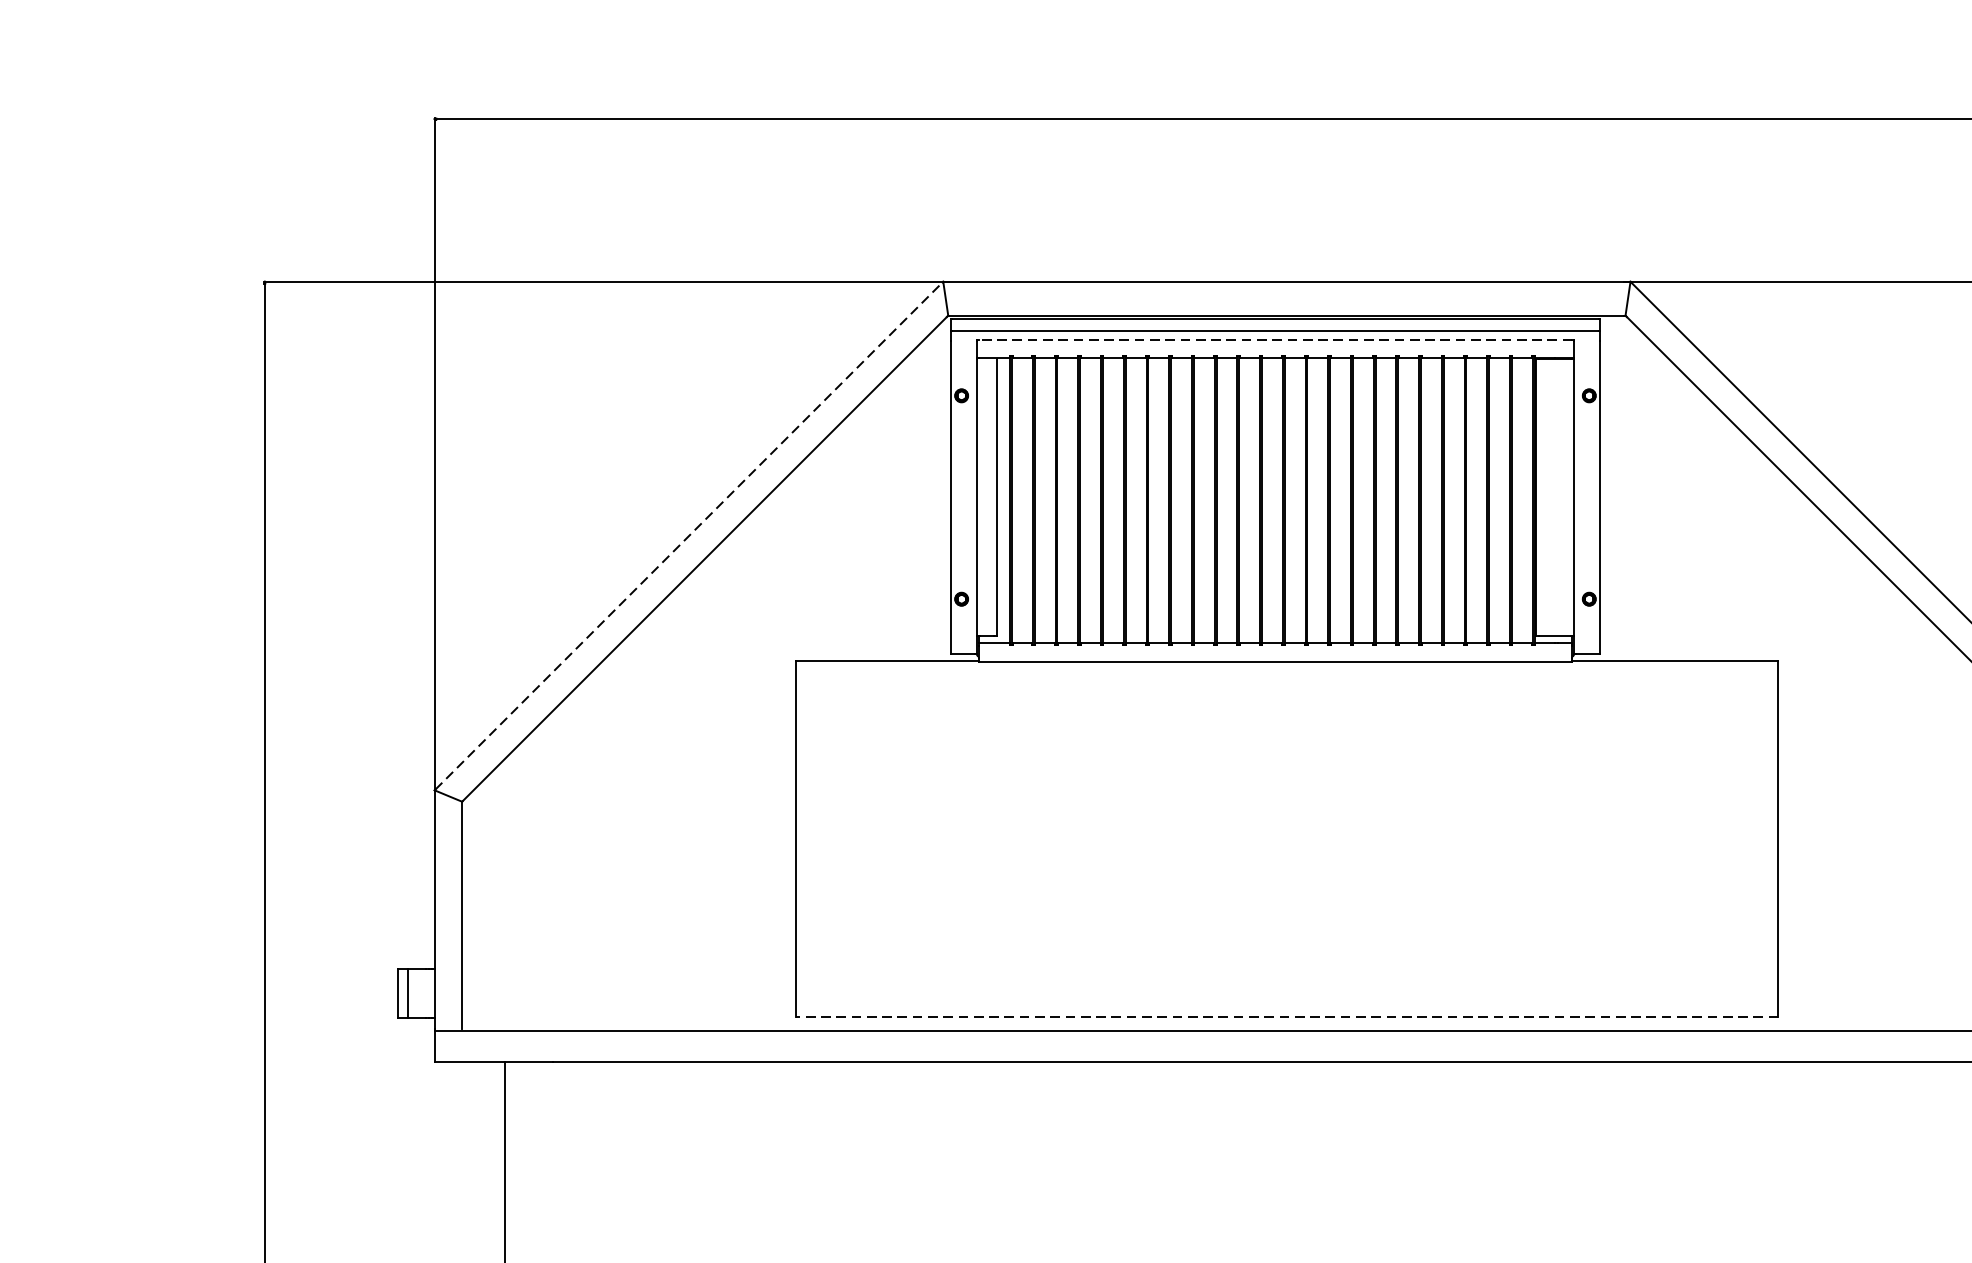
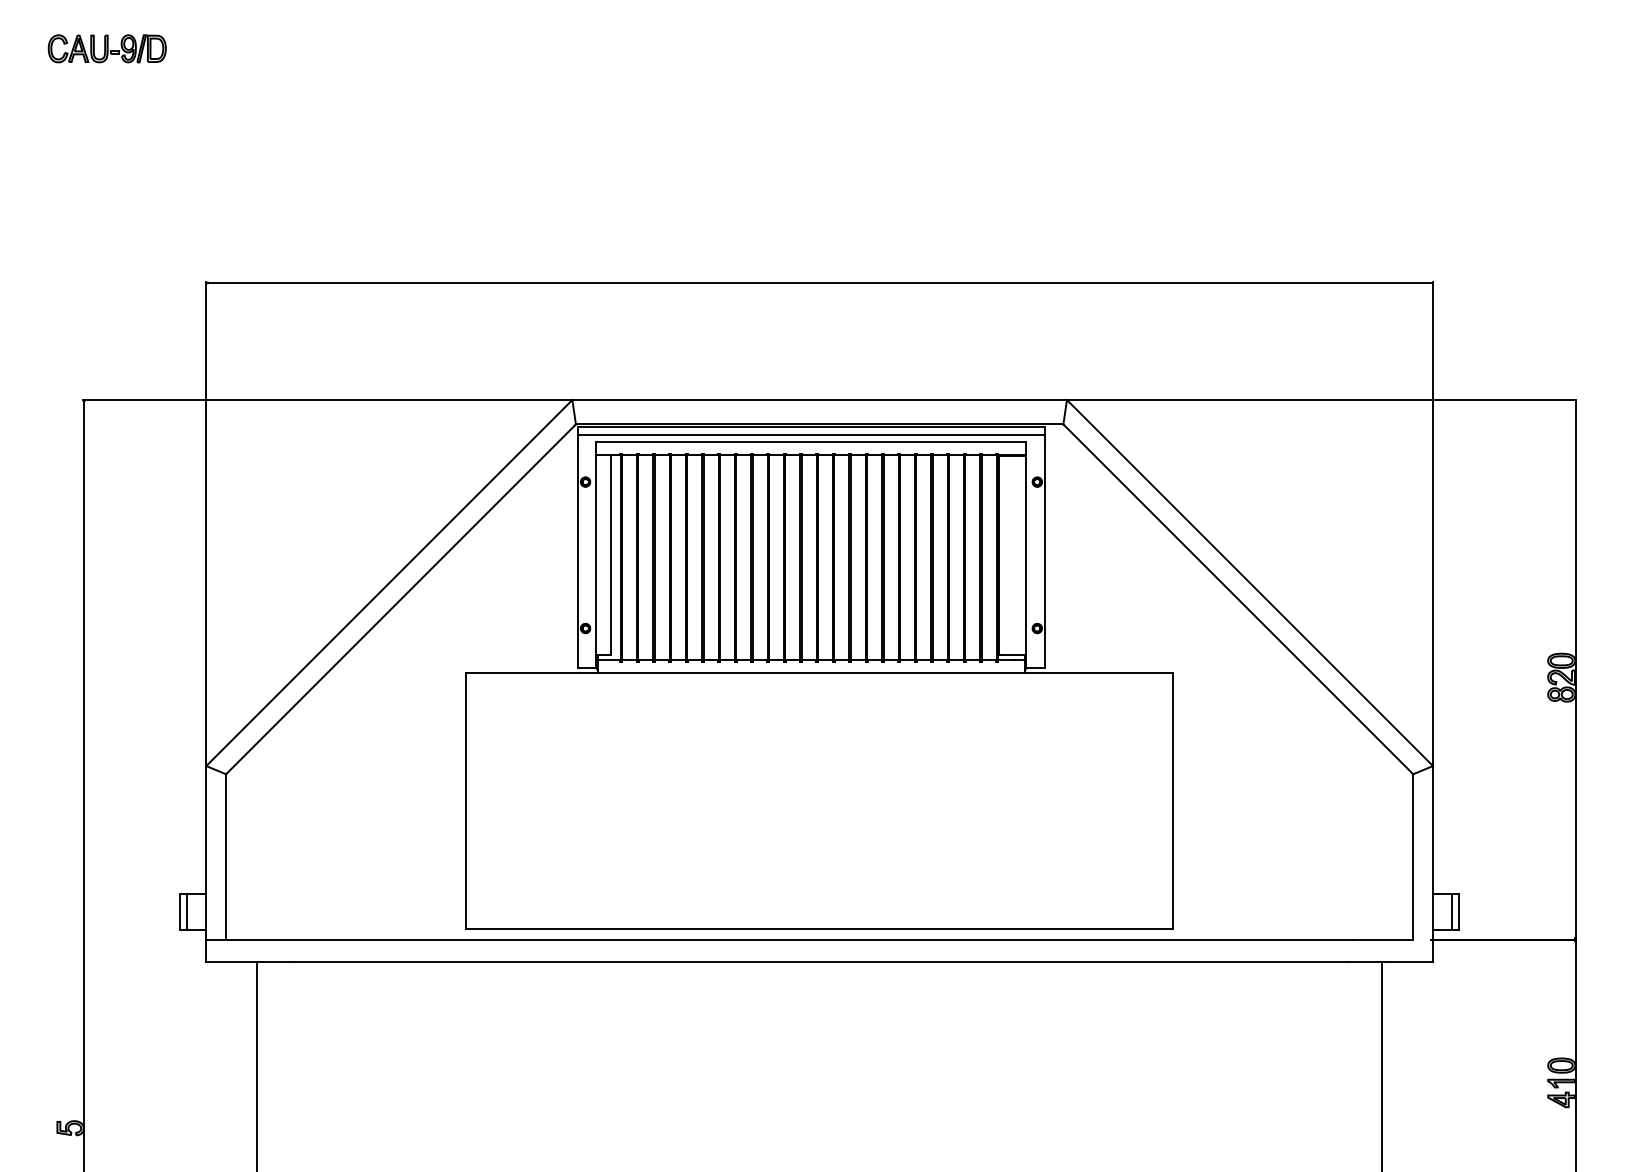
line: (1275, 339) -> (811, 441), dashed -> solid
line: (689, 535) -> (389, 582), dashed -> solid
line: (1286, 1016) -> (819, 928), dashed -> solid

